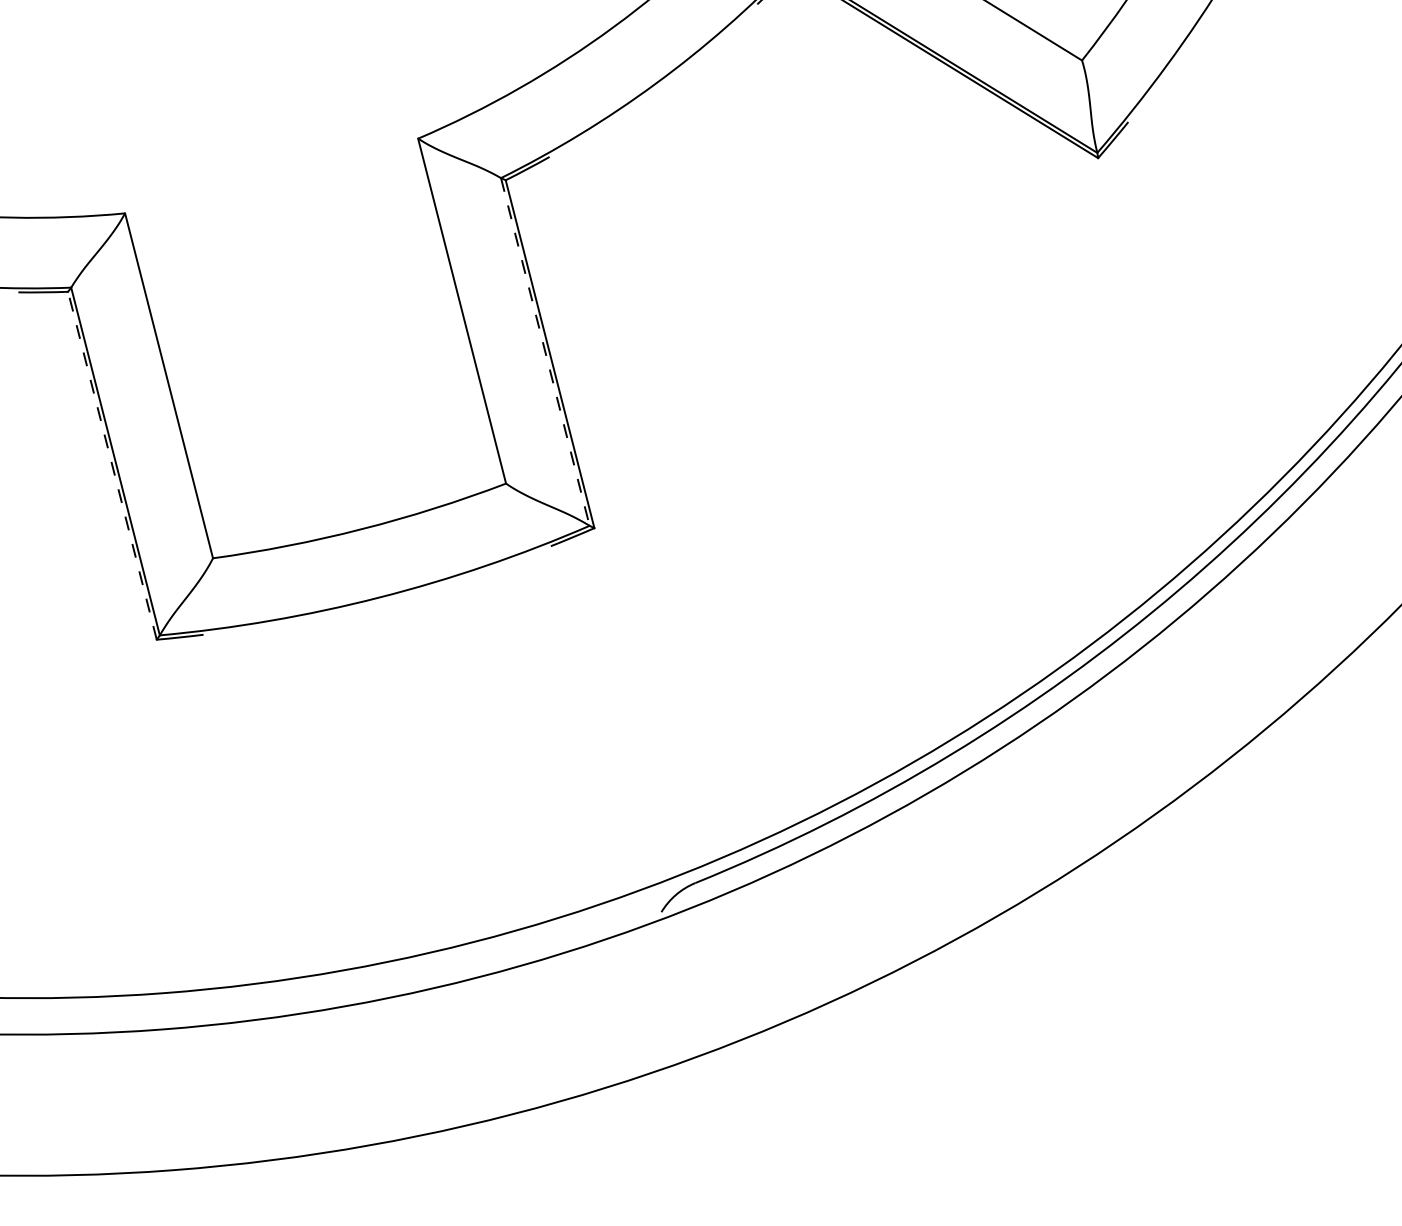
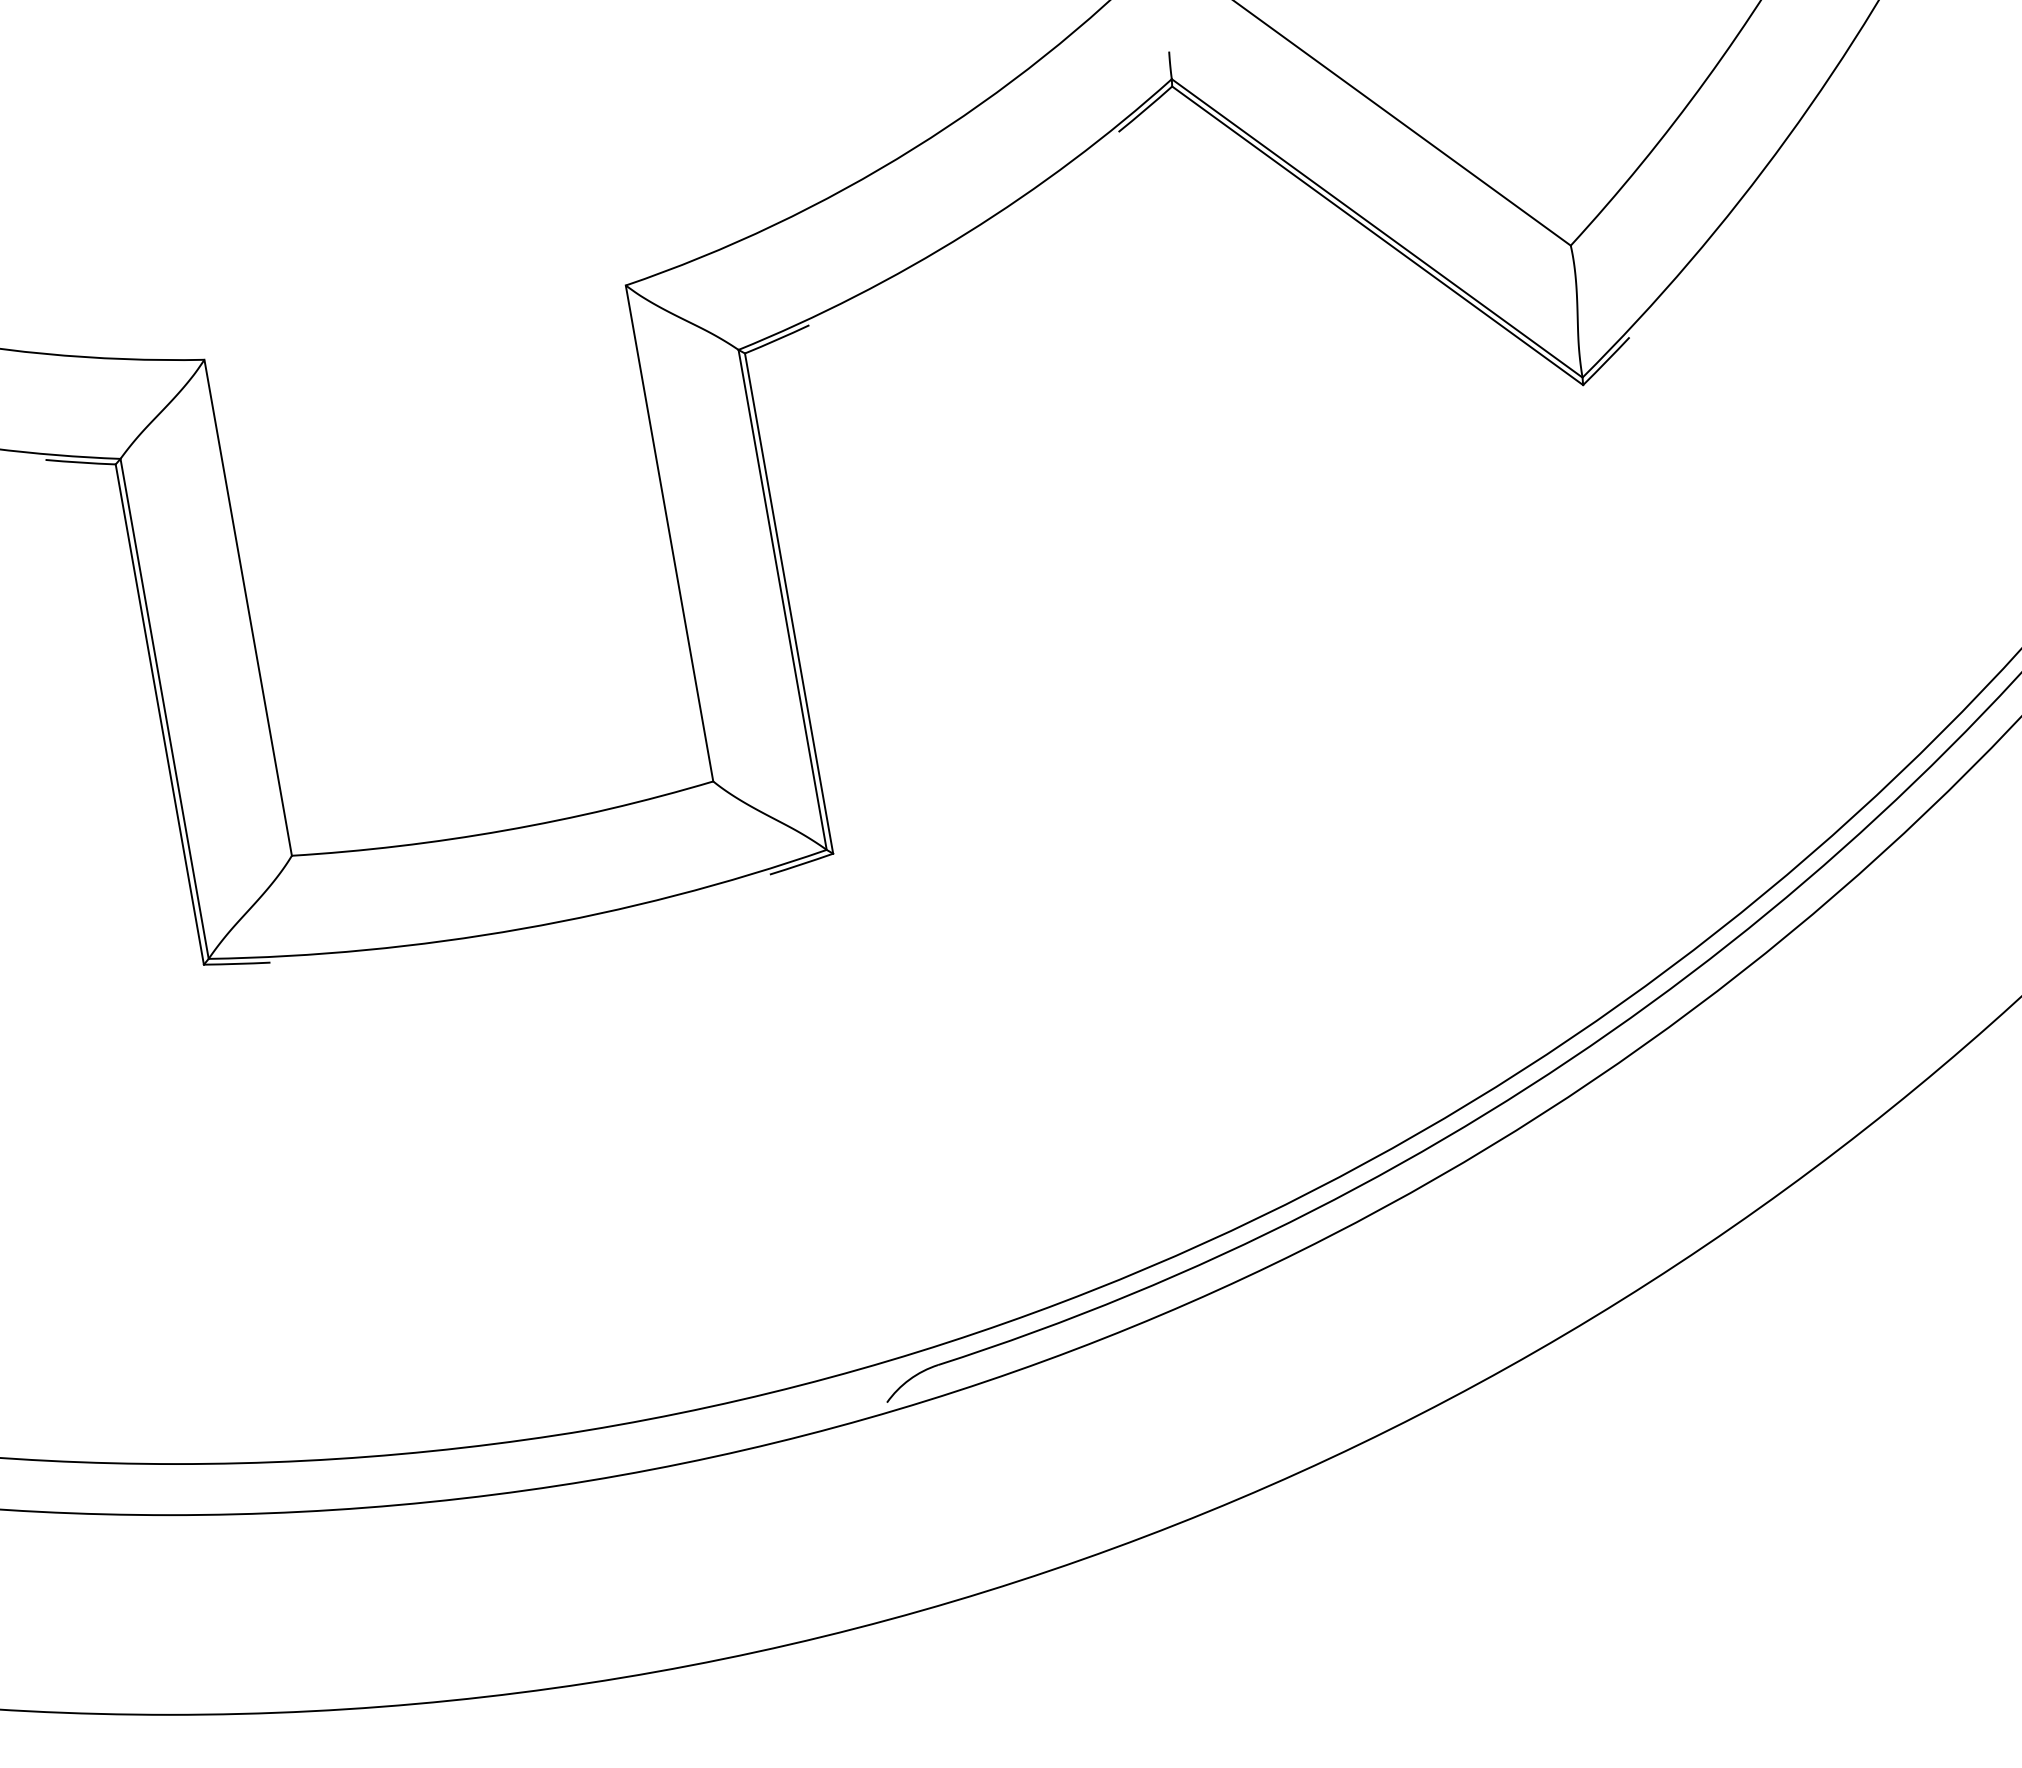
line: (545, 351) -> (782, 599), dashed -> solid
line: (112, 465) -> (159, 714), dashed -> solid

